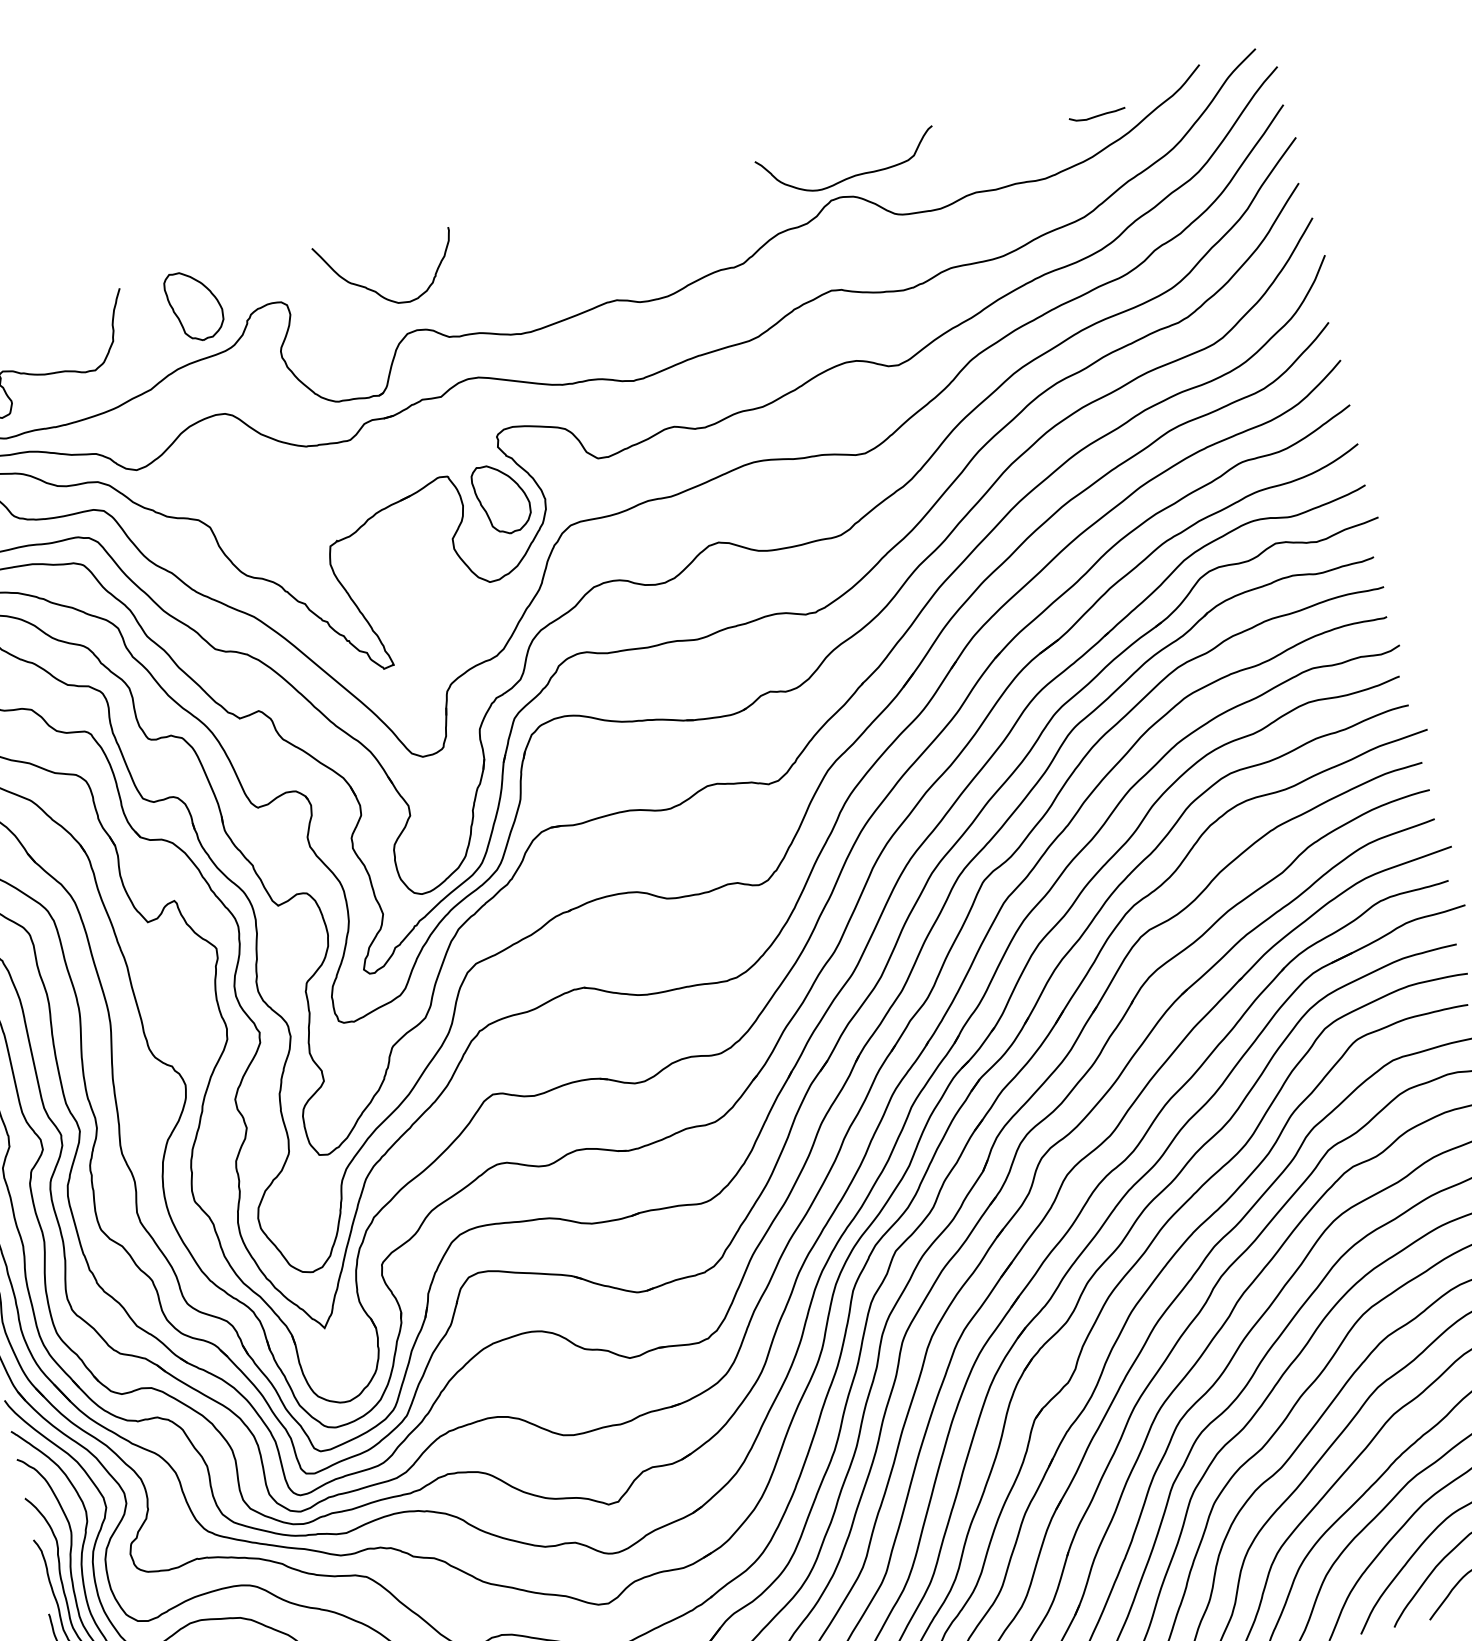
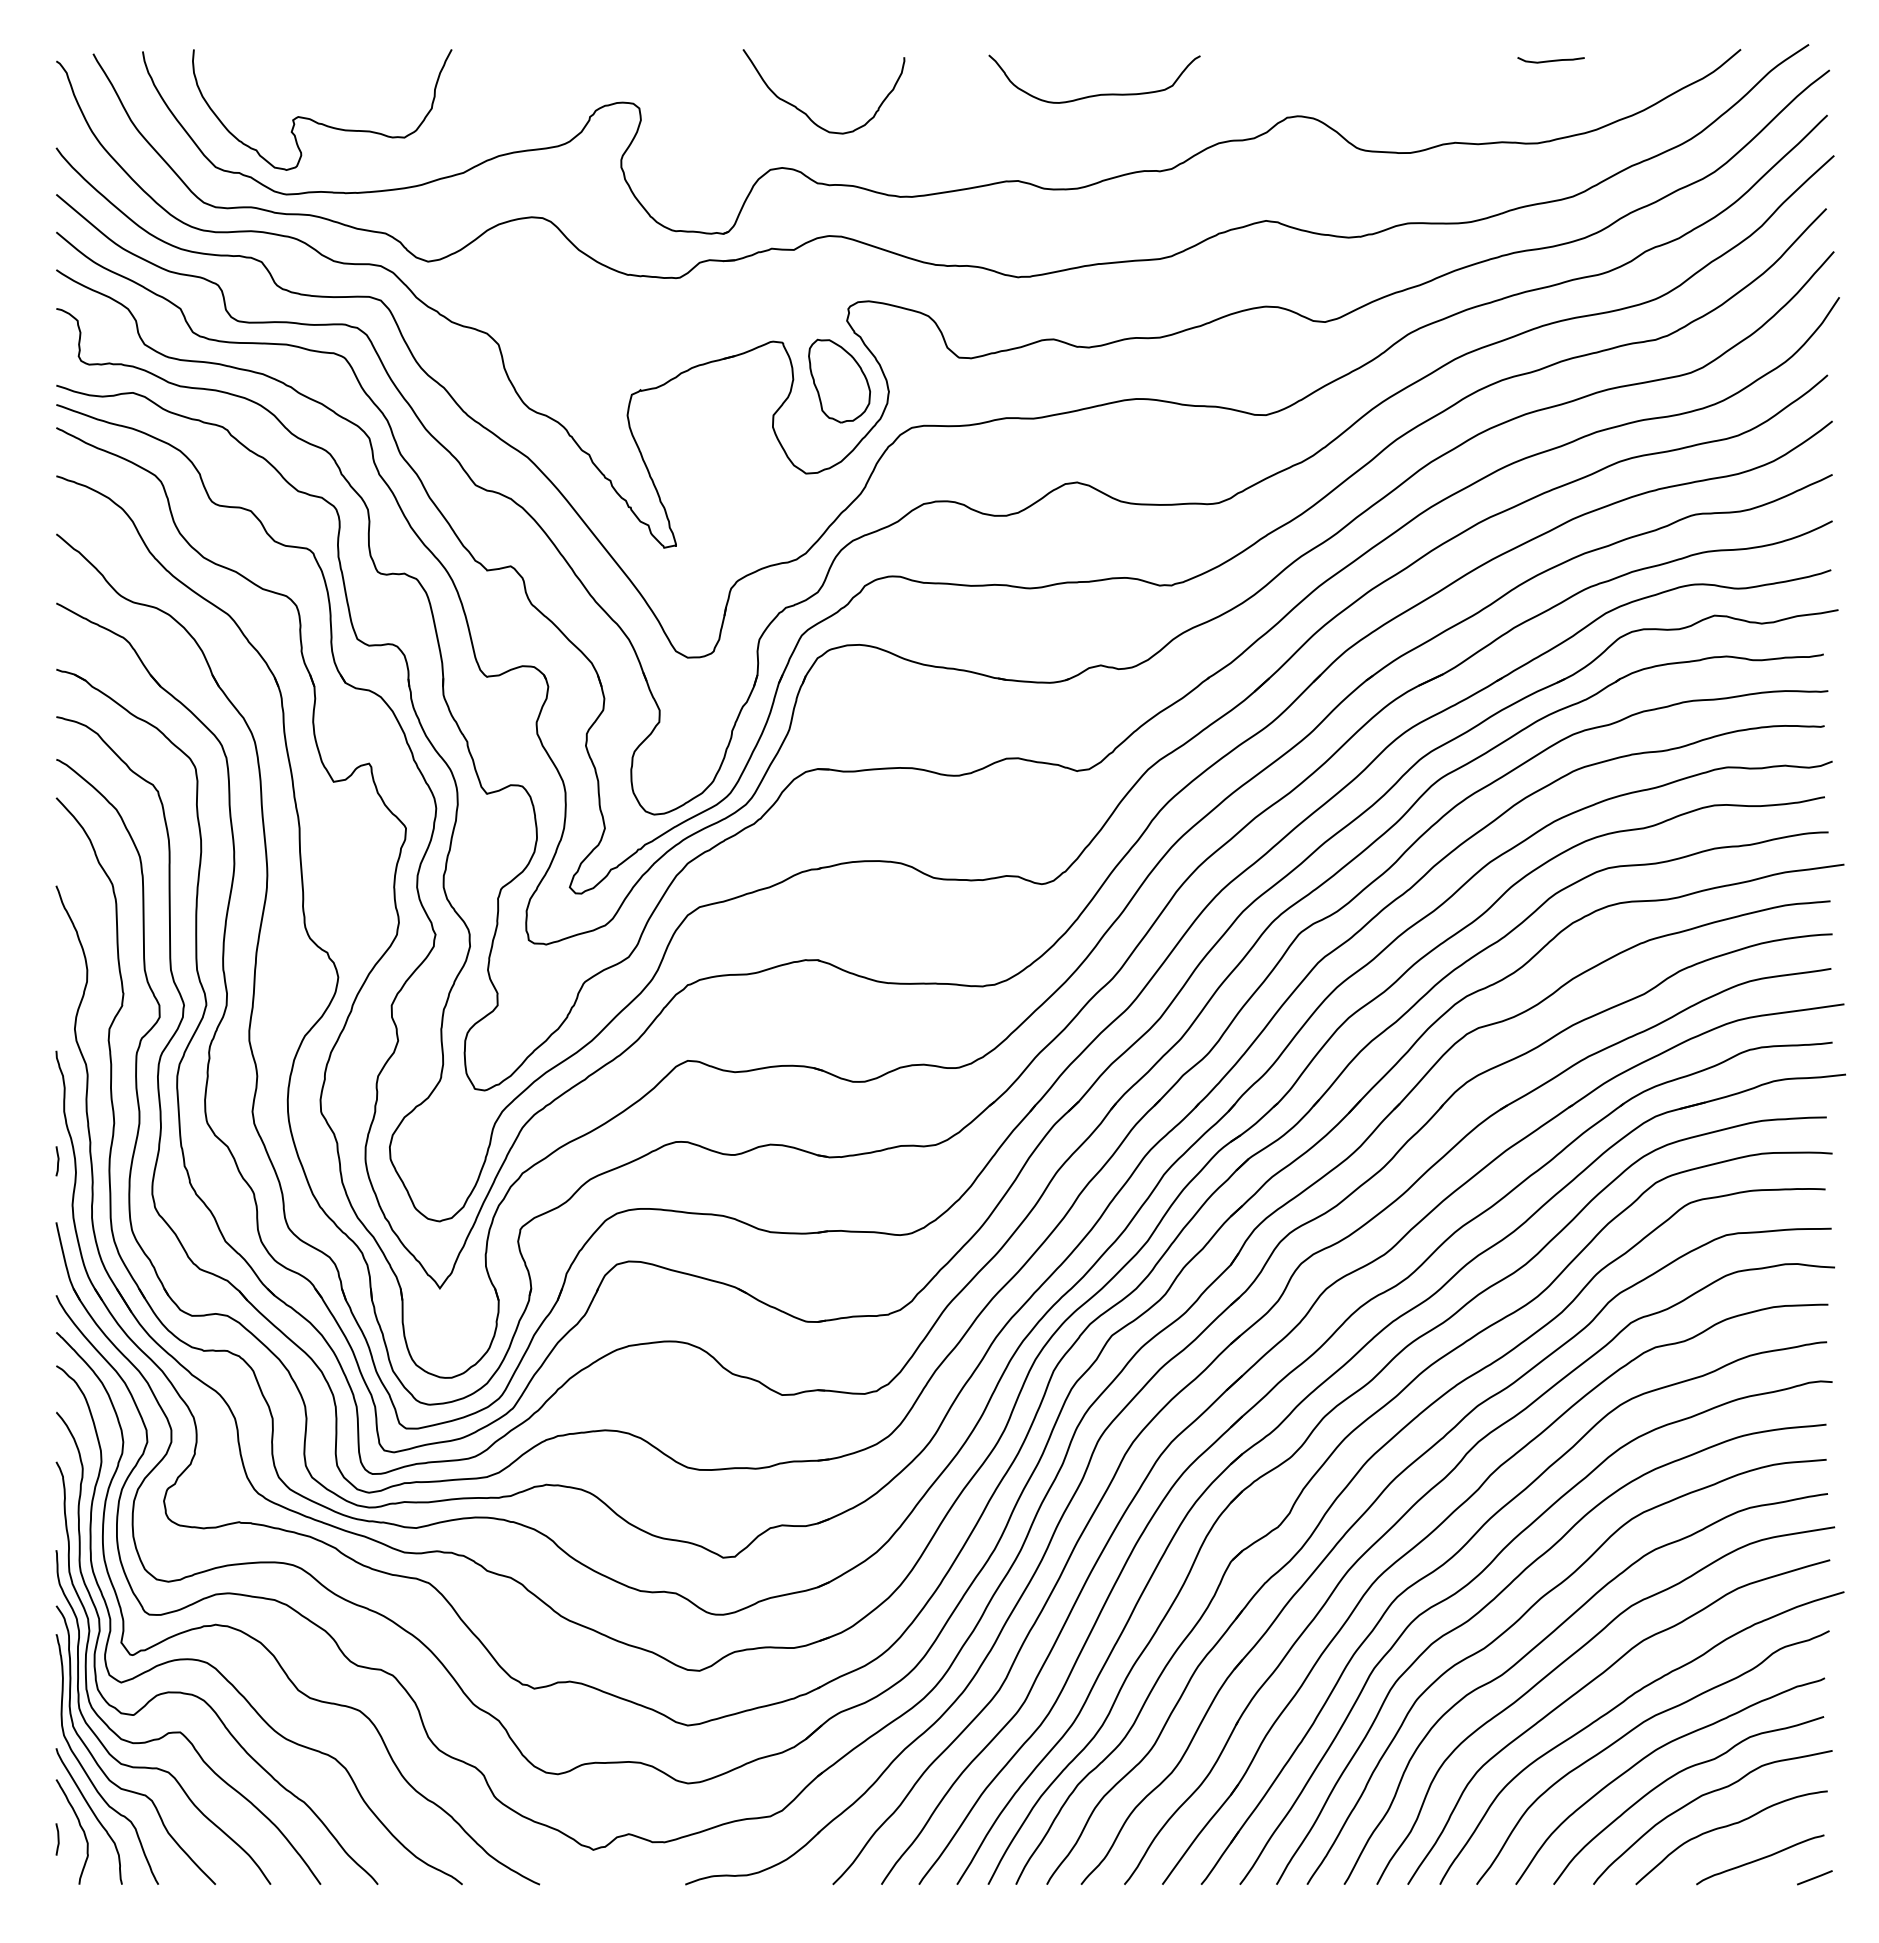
curve: (1097, 115) -> (1550, 60), moved
curve: (851, 176) -> (1095, 94), moved
curve: (375, 290) -> (805, 112), moved
part: (194, 305) -> (533, 86), removed

